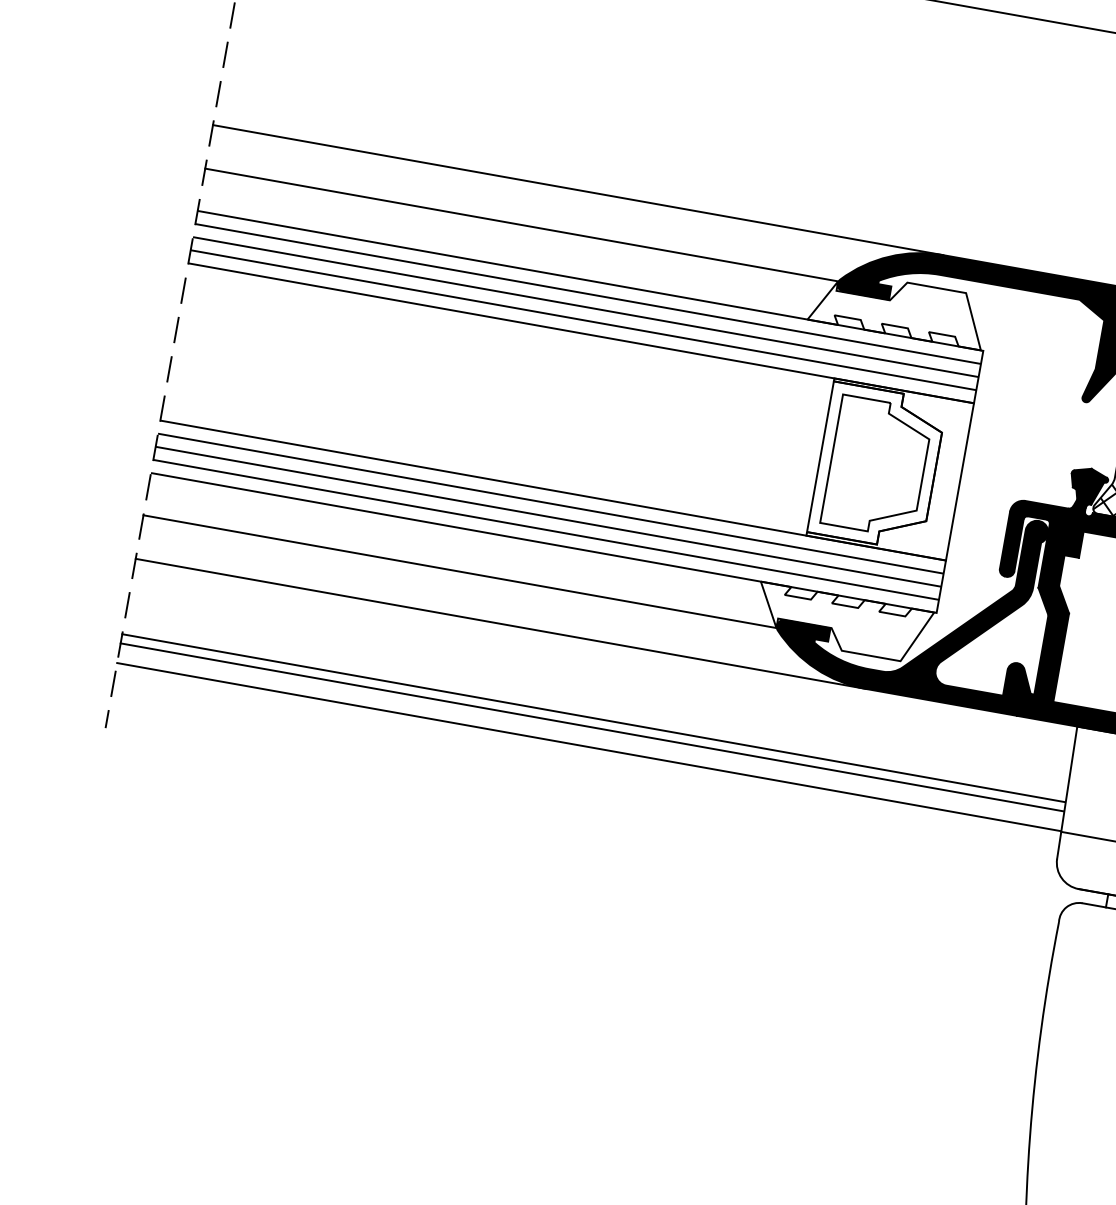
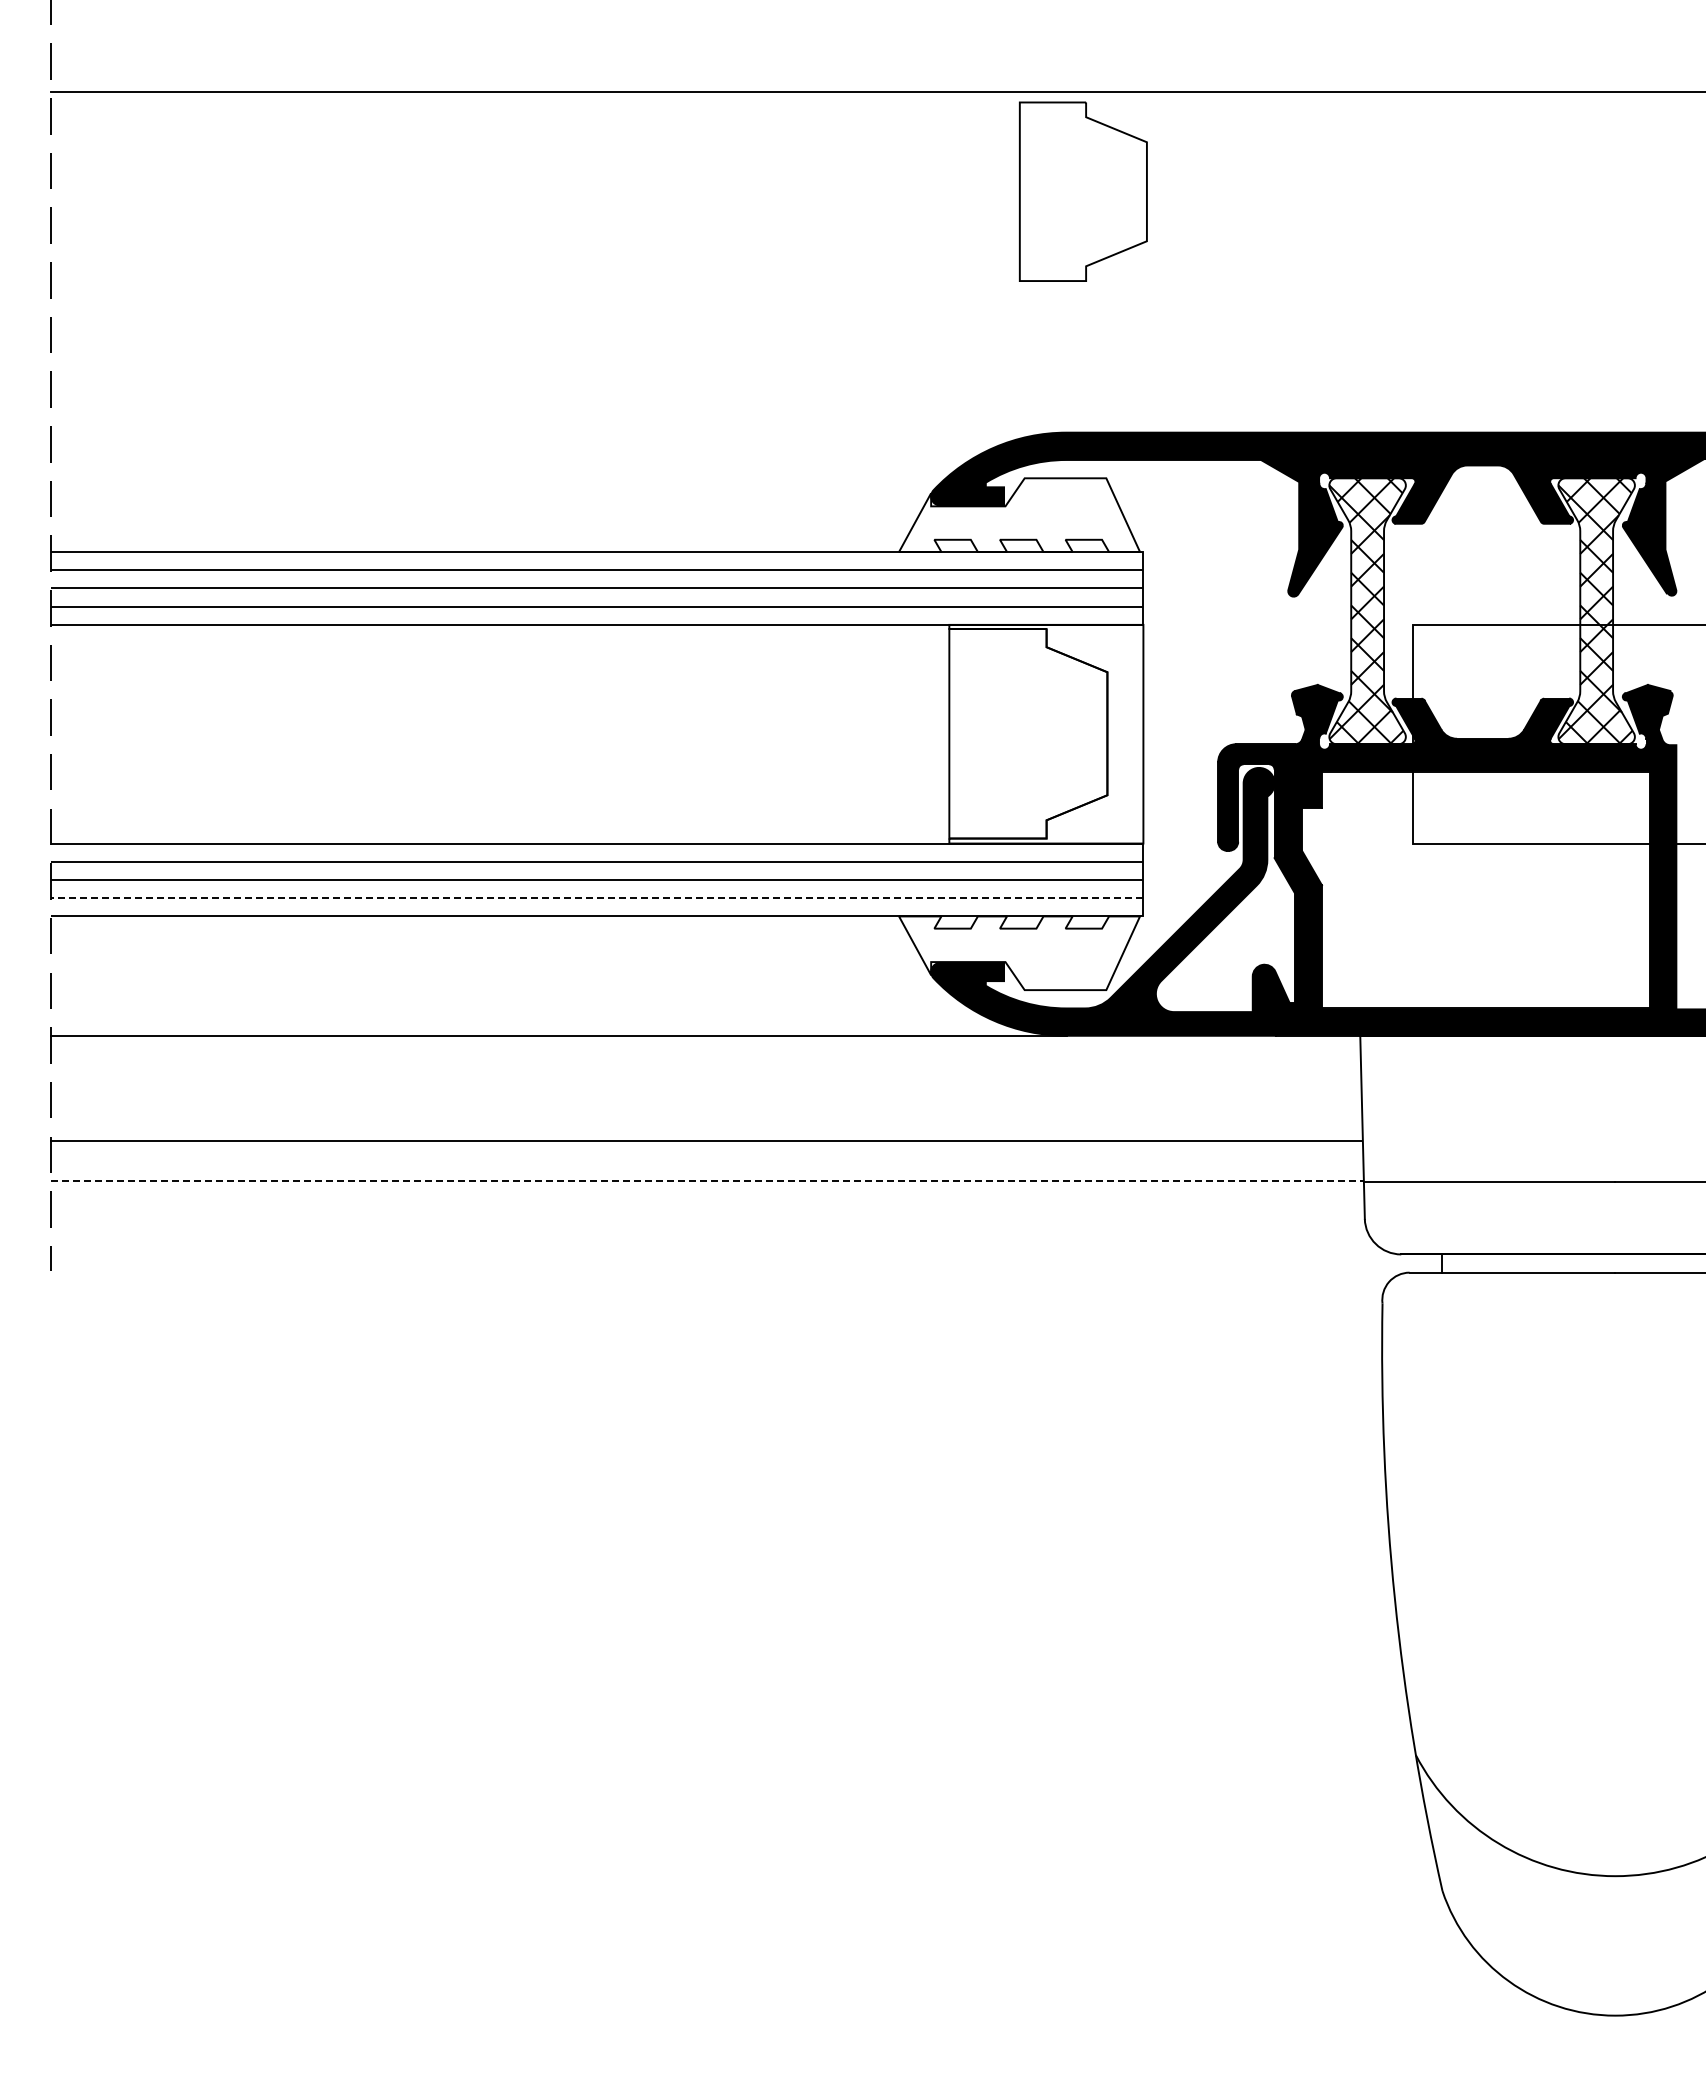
line: (577, 189) -> (558, 432), removed
line: (521, 225) -> (491, 493), removed
part: (877, 466) -> (1083, 191), moved
line: (545, 529) -> (596, 898), solid -> dashed
line: (460, 571) -> (491, 975), removed
line: (592, 727) -> (706, 1153), removed
line: (588, 746) -> (706, 1180), solid -> dashed

